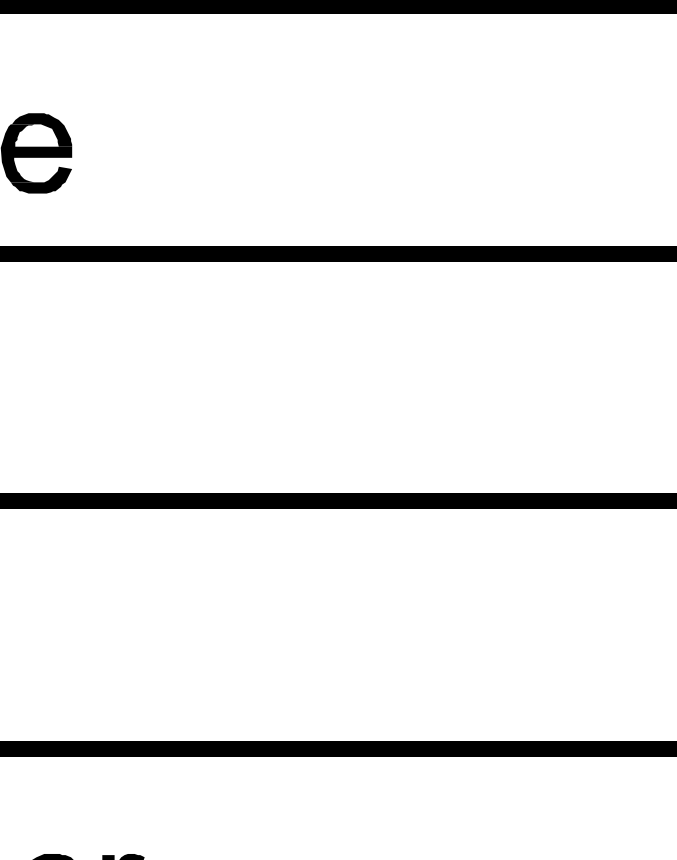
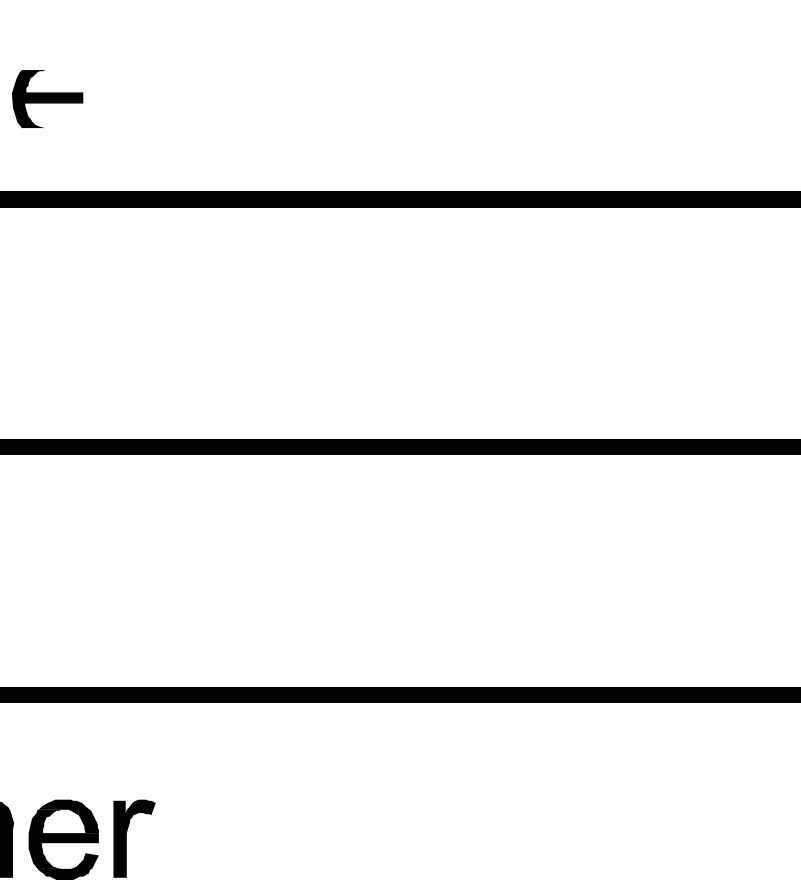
fill: (42, 129) -> (53, 75), removed
fill: (41, 179) -> (52, 125), removed

